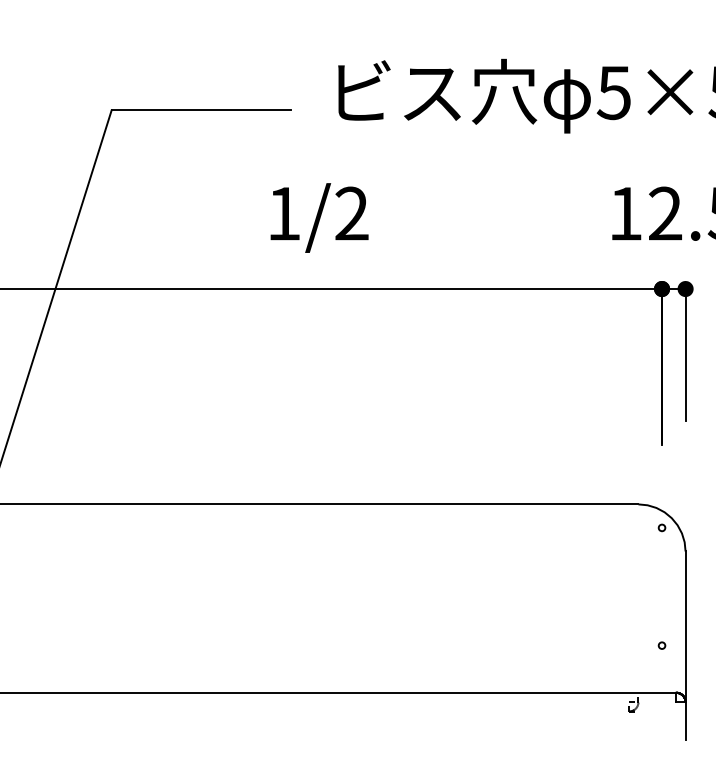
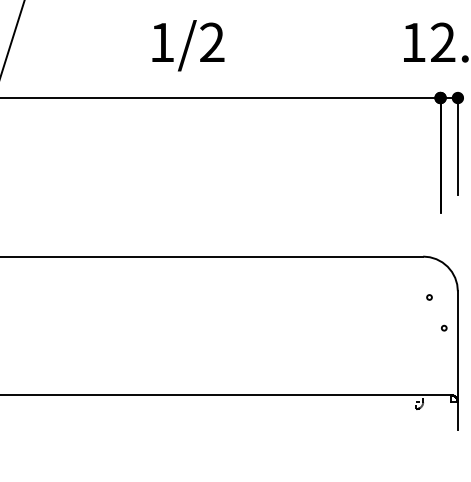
part: (661, 527) -> (429, 297), moved
part: (661, 645) -> (443, 328), moved

